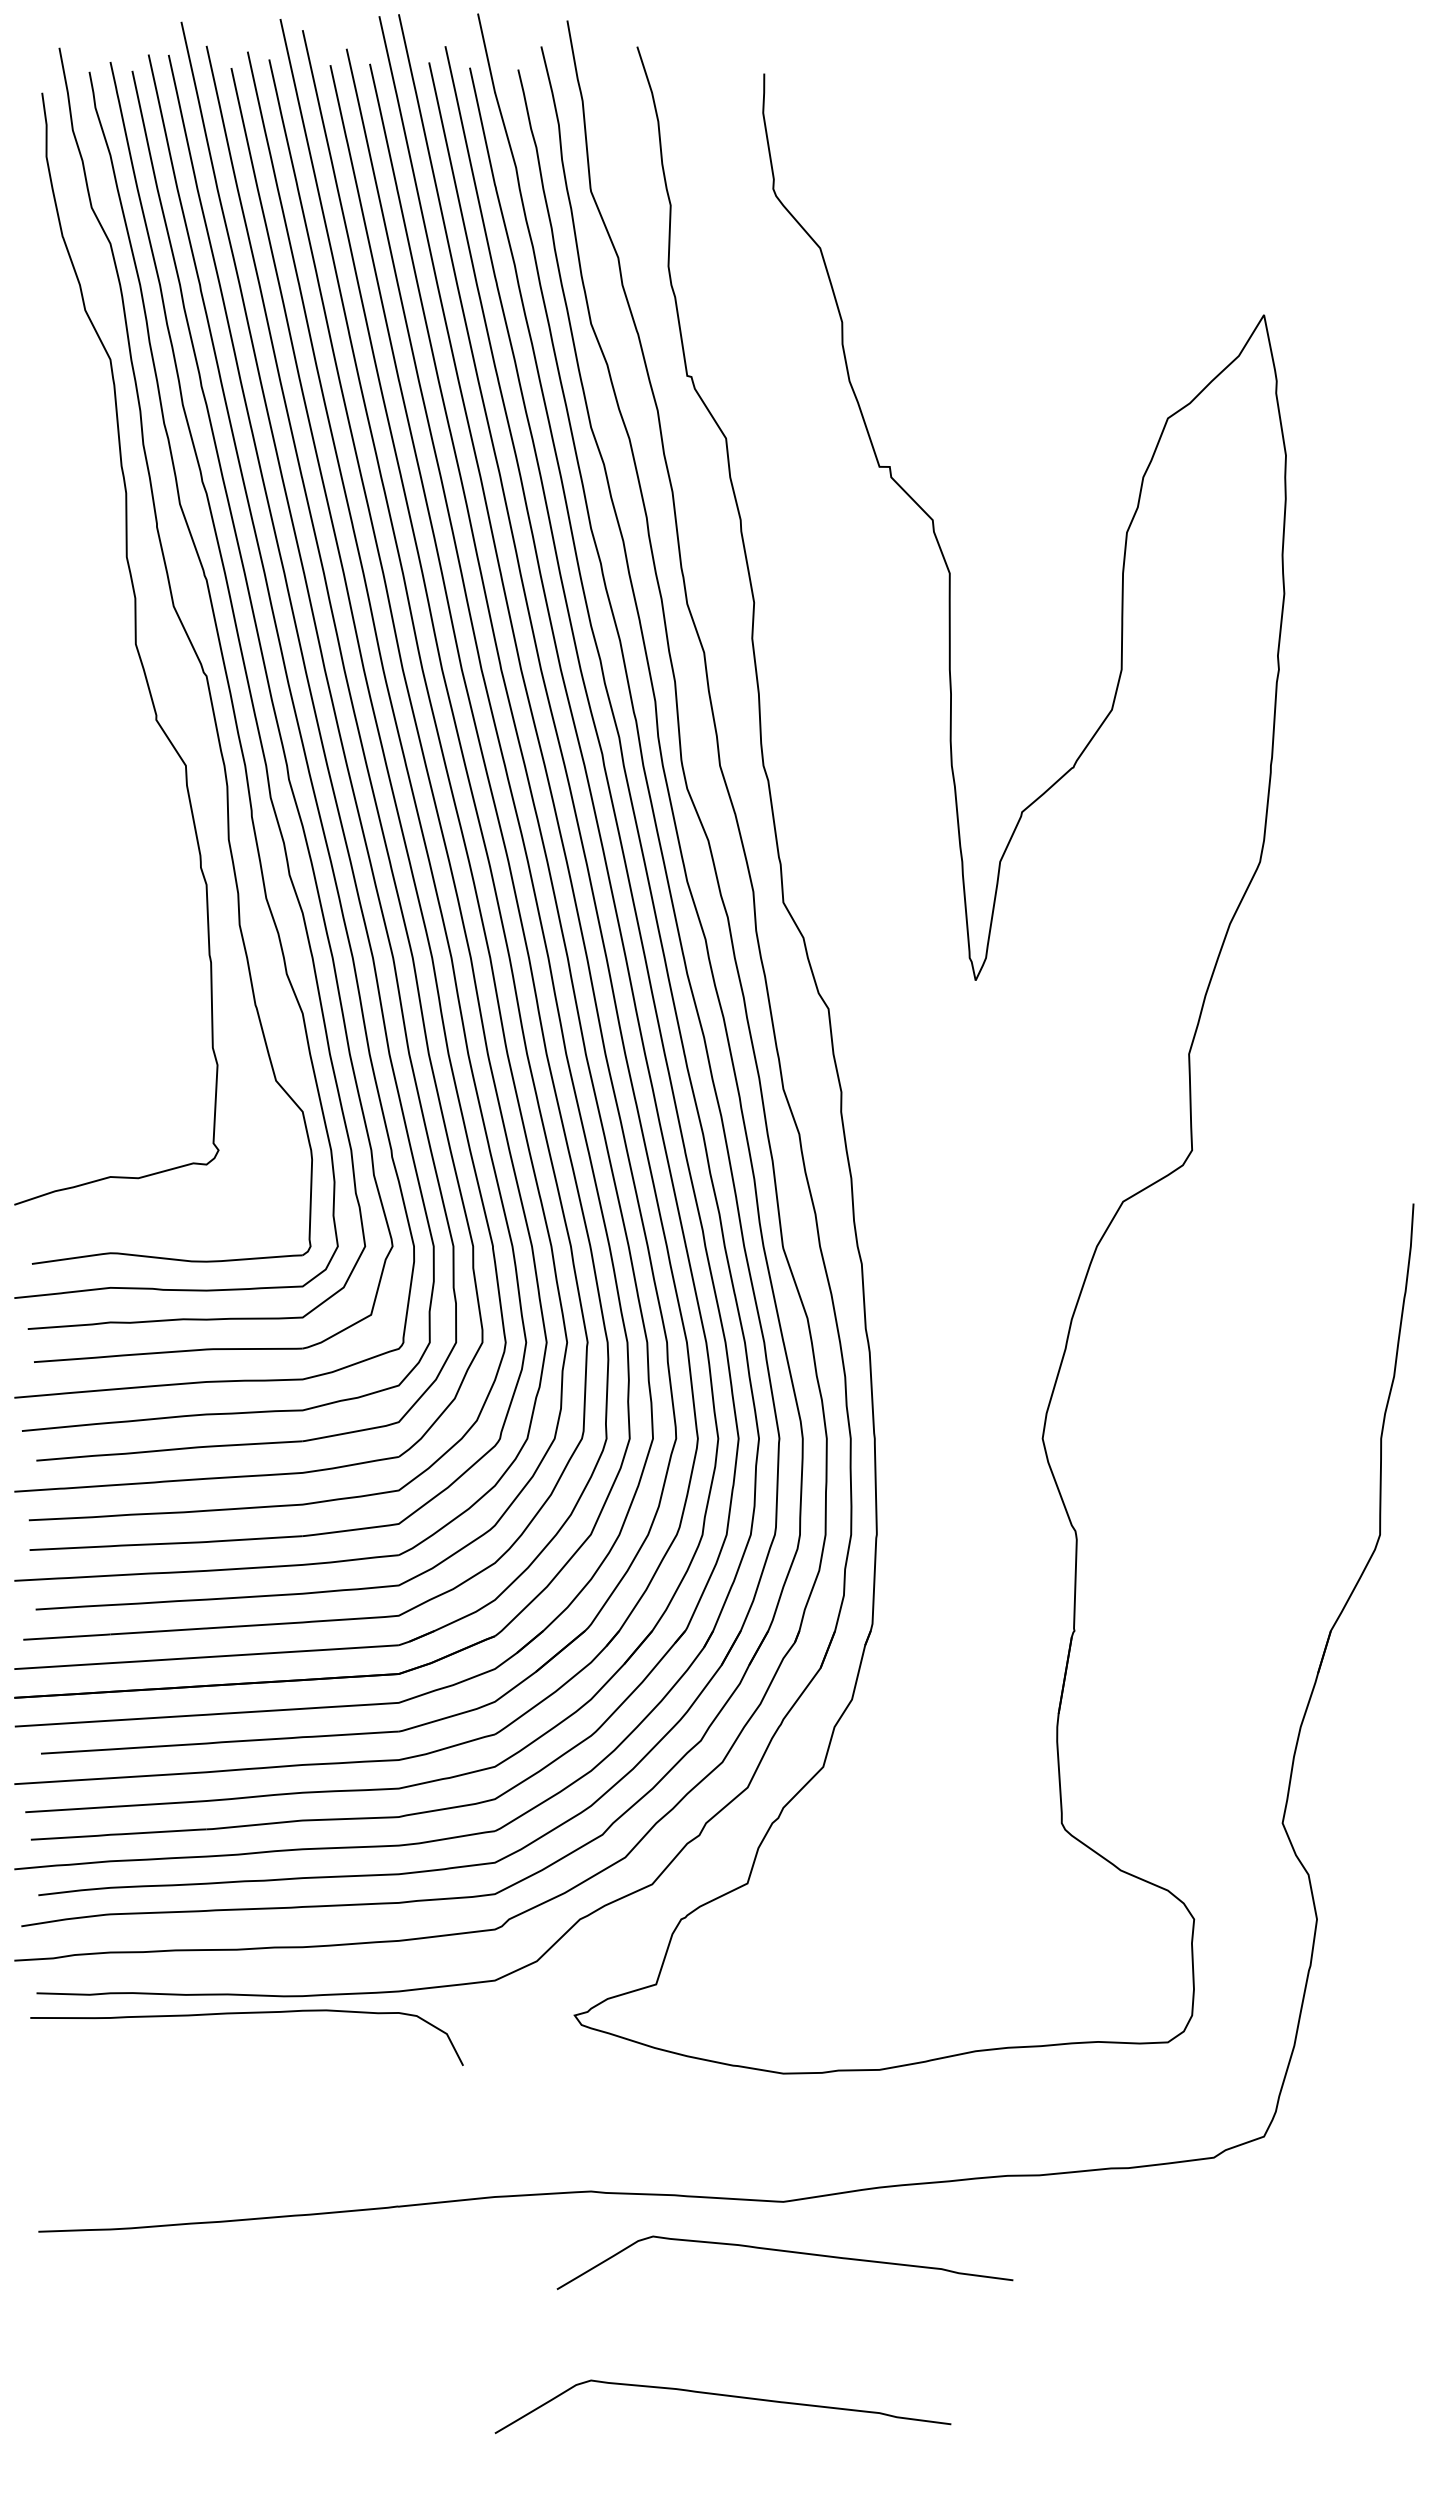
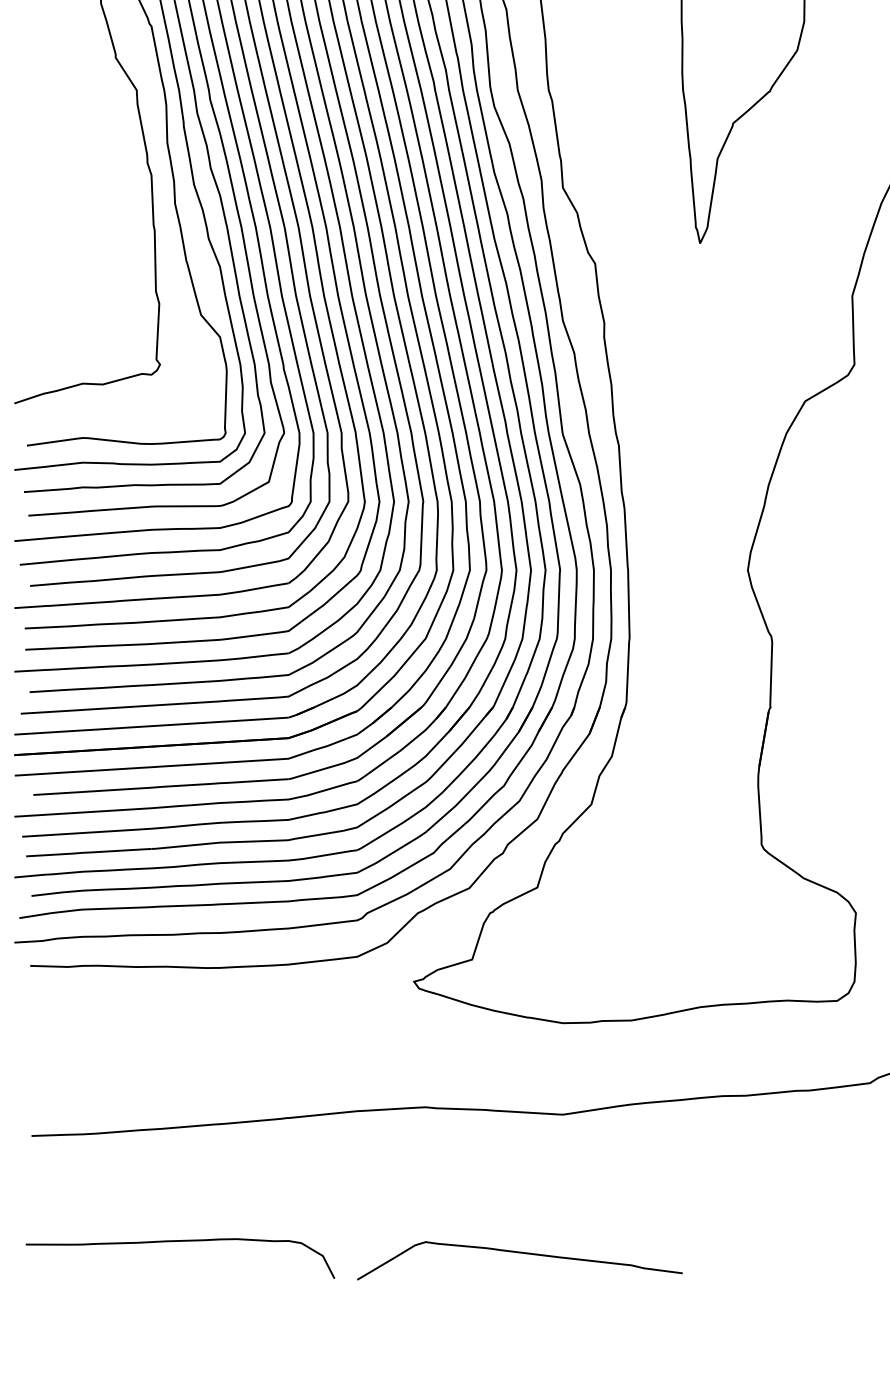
curve: (246, 2013) -> (179, 1241), moved
curve: (785, 2252) -> (564, 1150), removed

